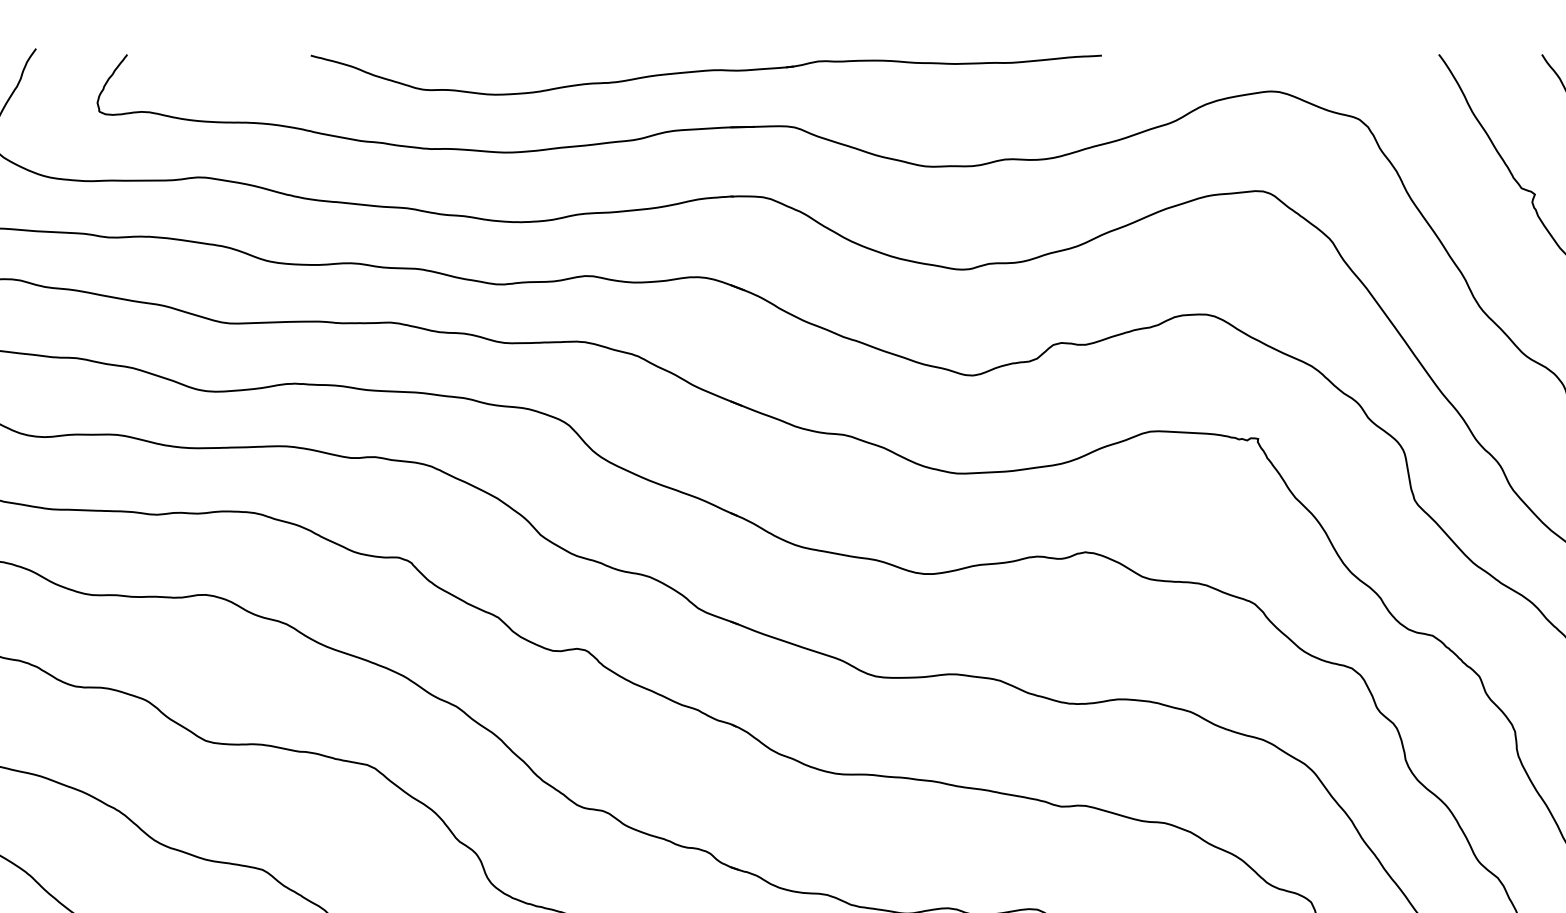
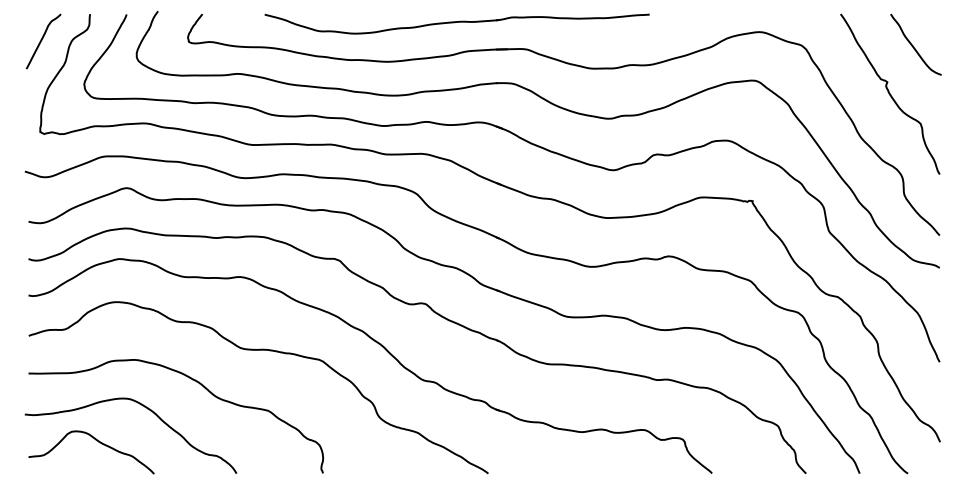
part: (704, 73) -> (456, 23), moved

